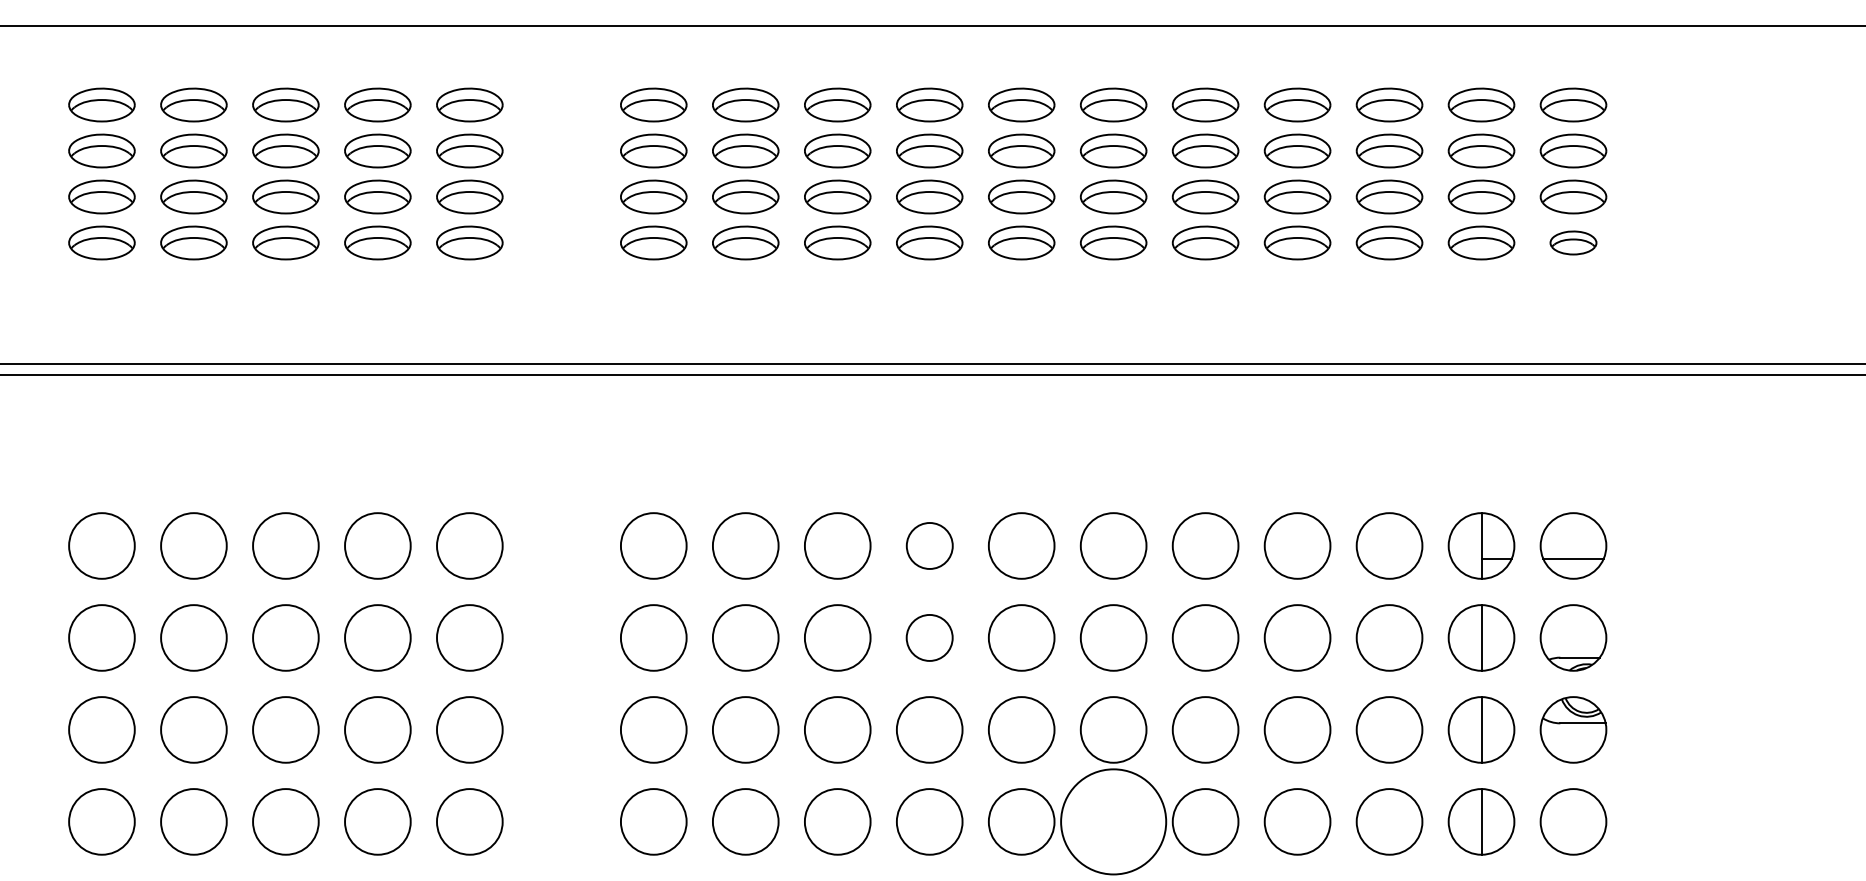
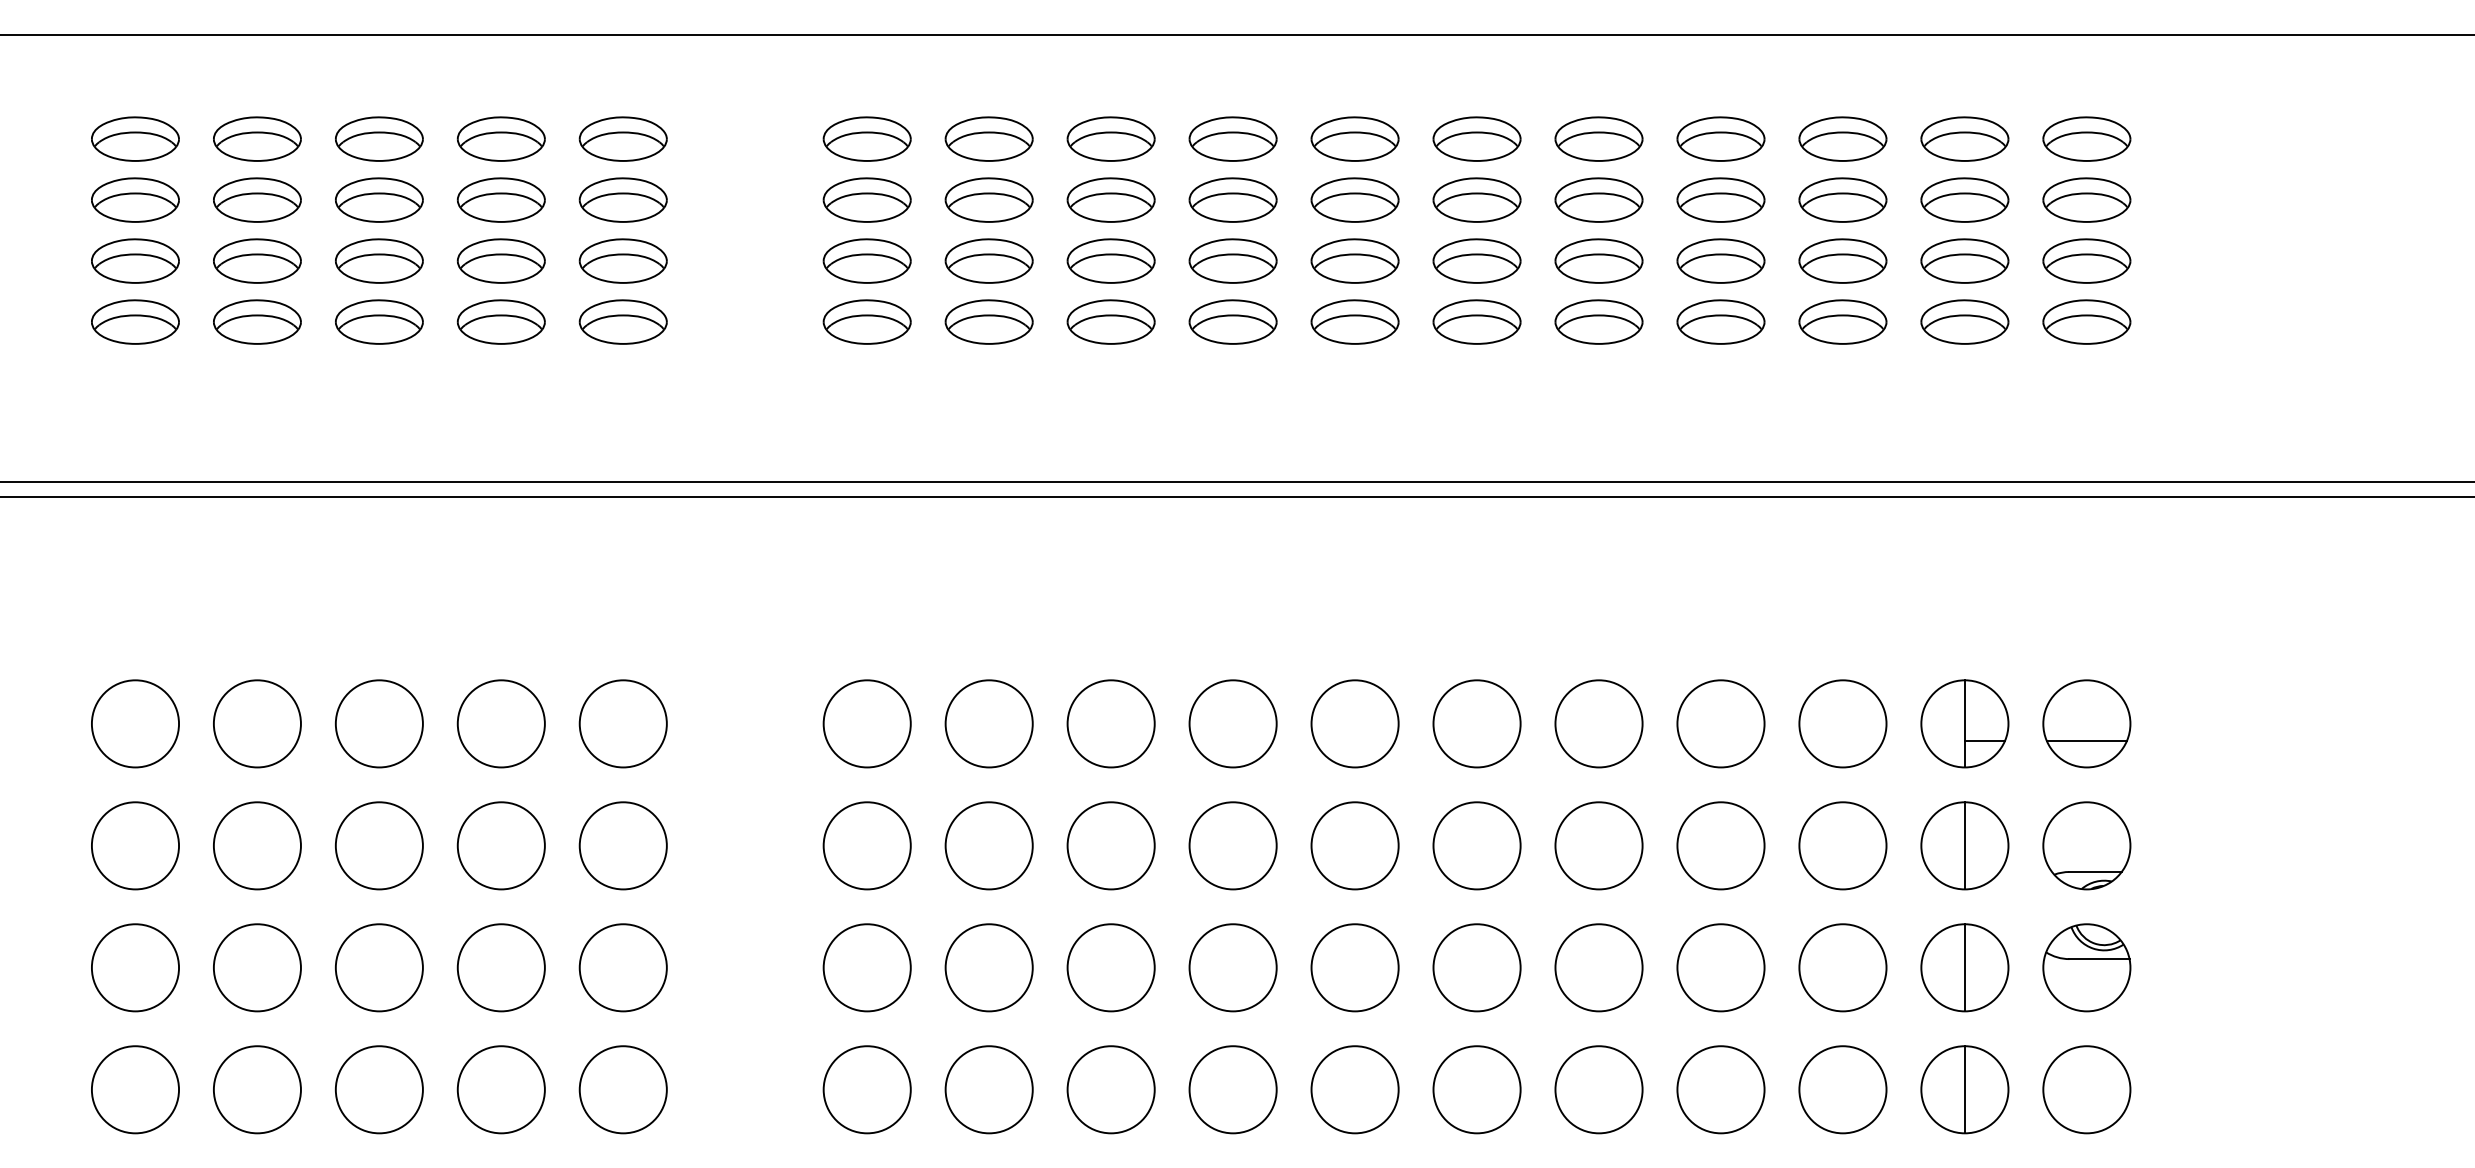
part: (1573, 242) -> (2086, 321), size x1.43
circle: (929, 545) -> (1232, 723), size x1.43
circle: (929, 637) -> (1232, 845), size x1.43
circle: (1113, 821) -> (1476, 1089), size x0.62

